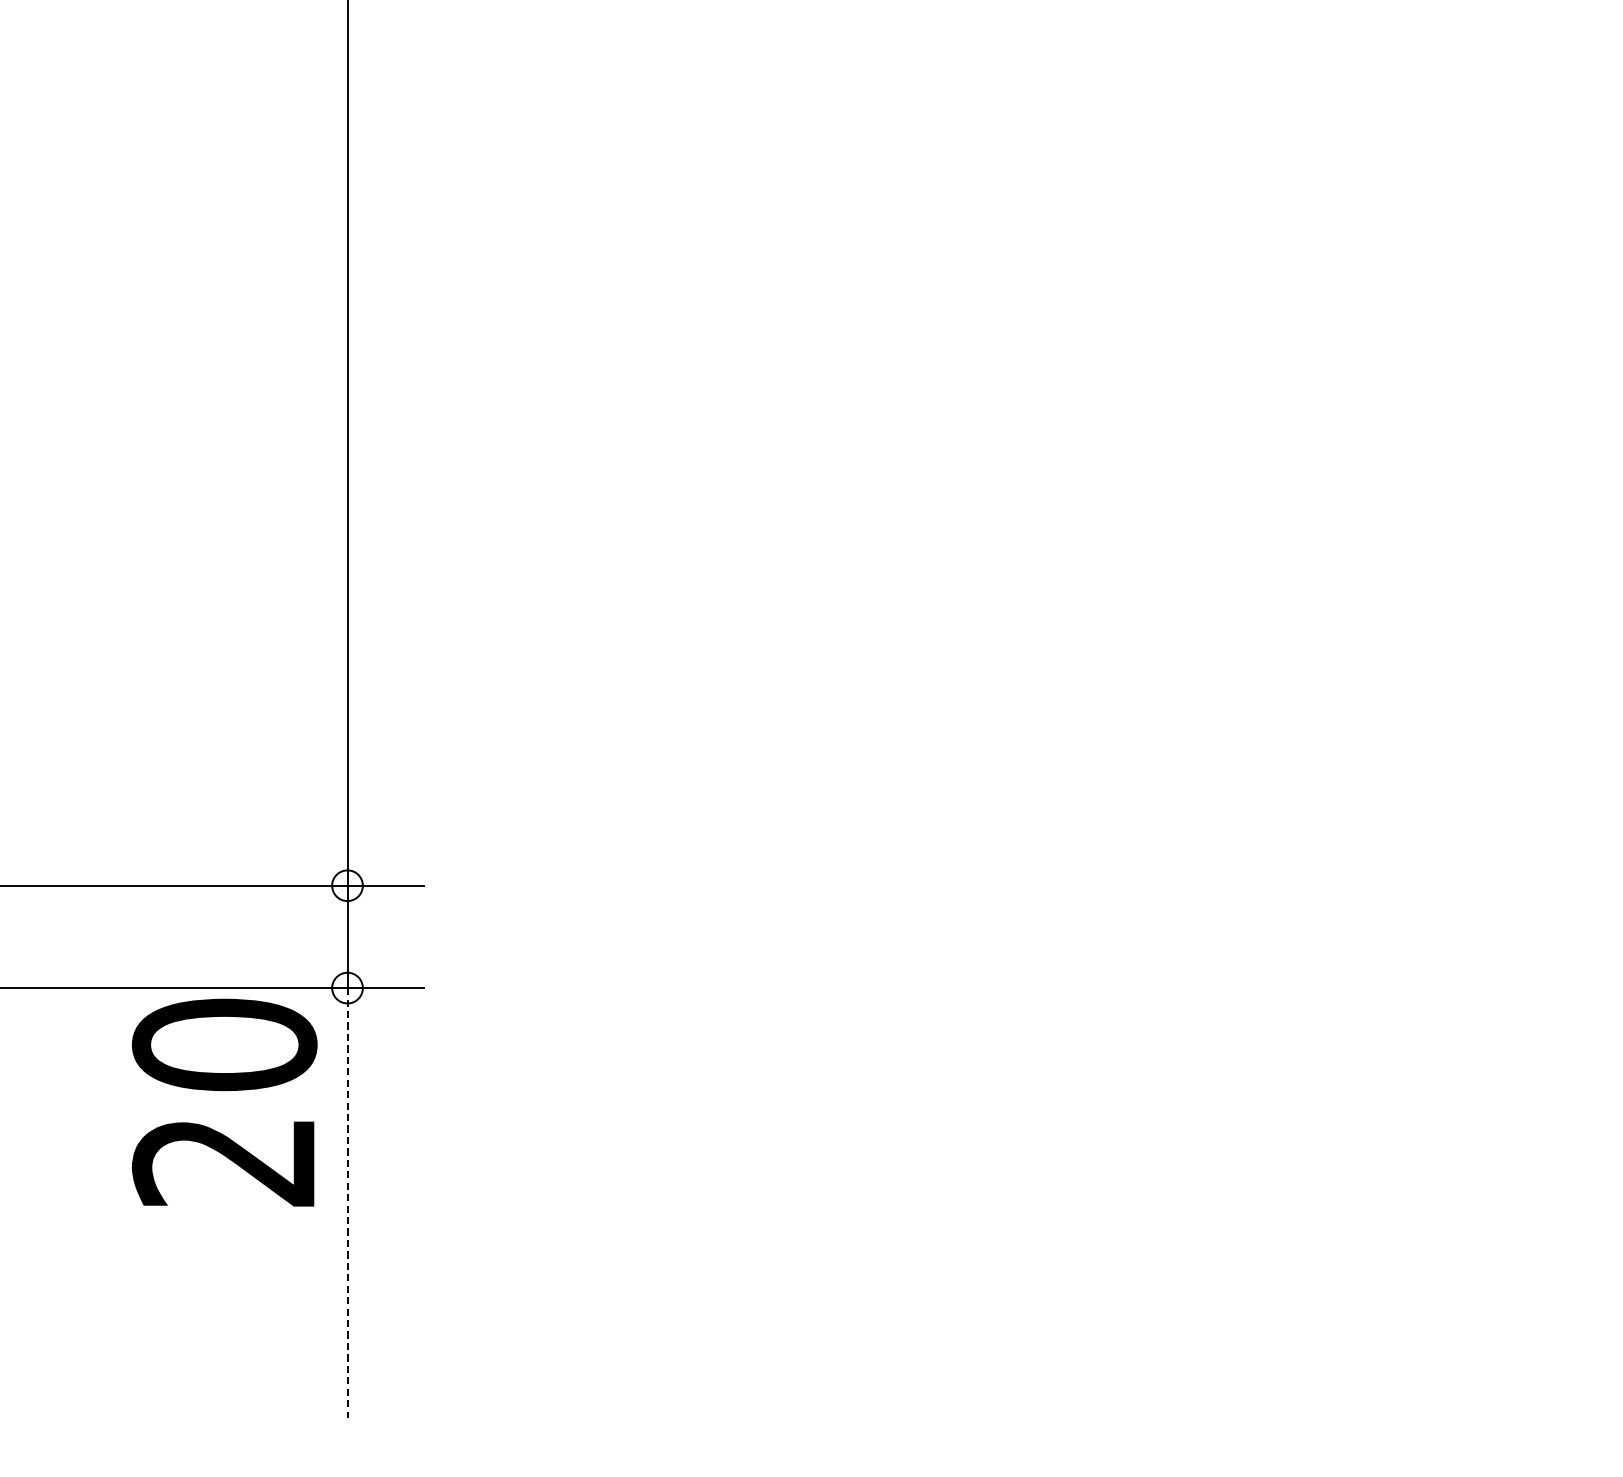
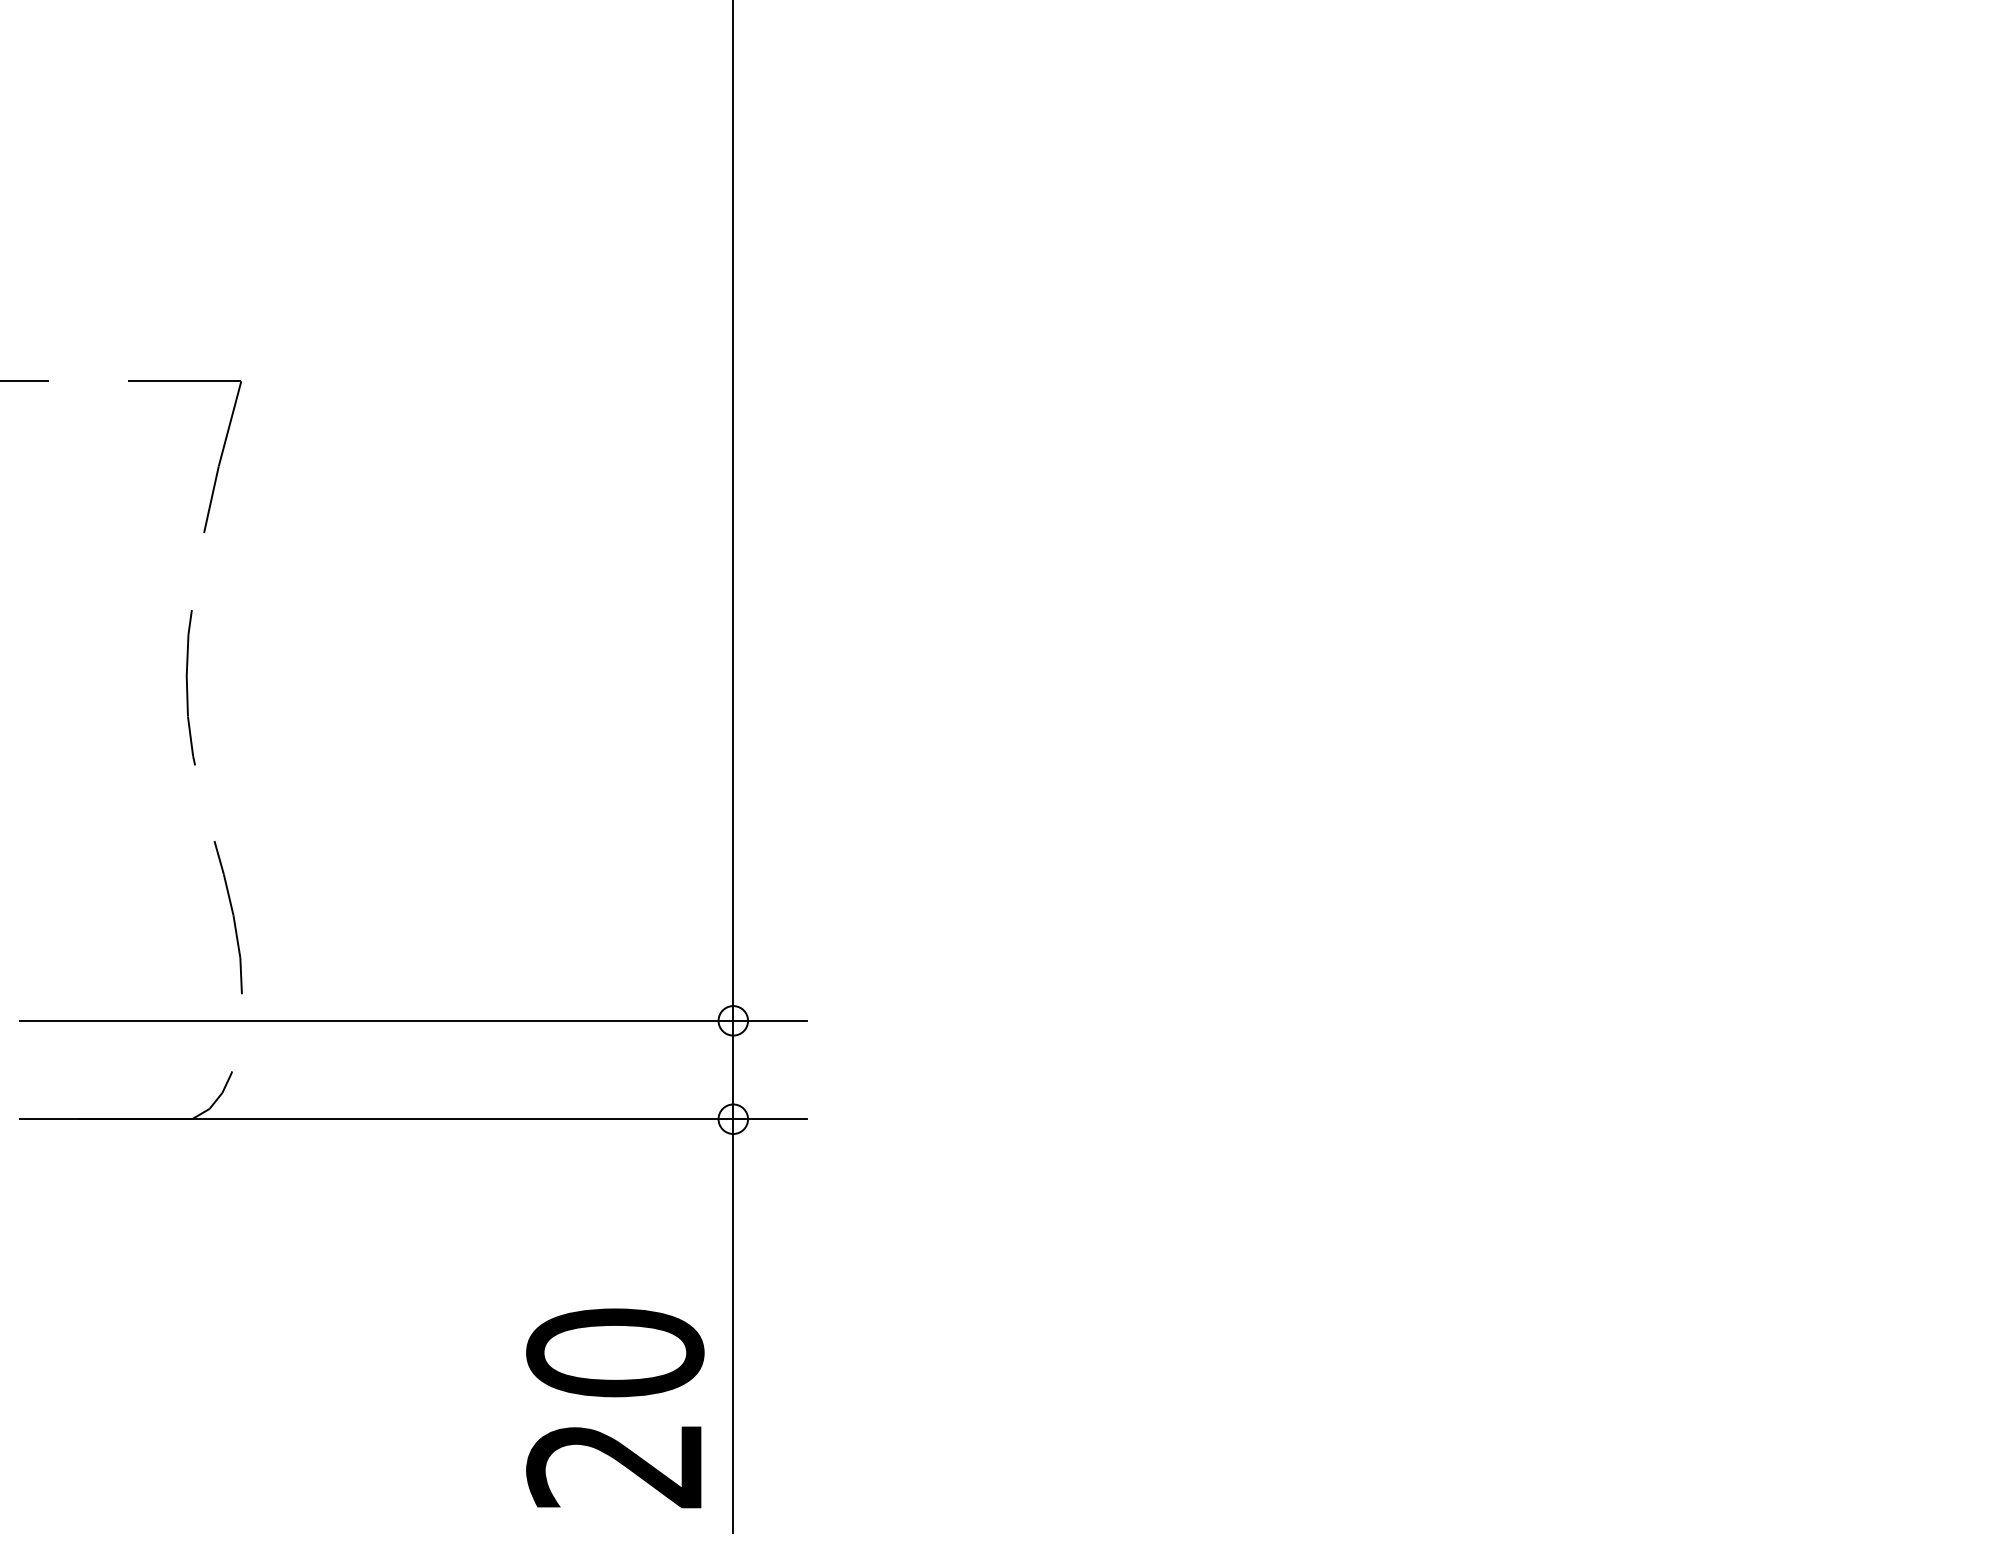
text: (224, 1102) -> (615, 1408), moved
line: (347, 1202) -> (733, 1325), dashed -> solid

